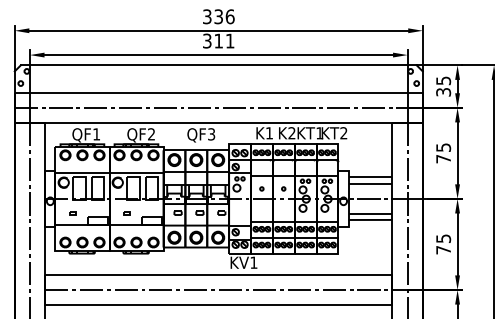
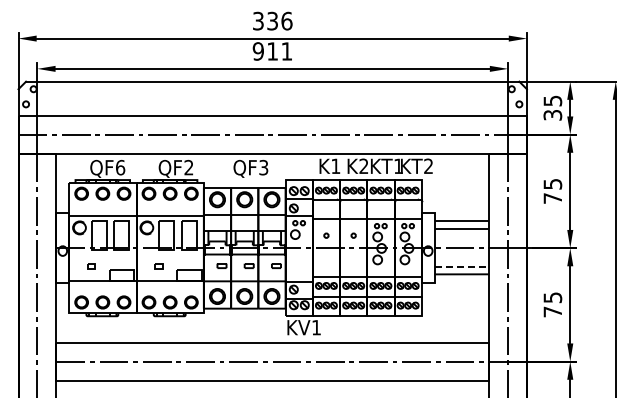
text: (206, 41) -> (257, 51), 311 -> 911
text: (96, 134) -> (120, 167), QF1 -> QF6
line: (371, 213) -> (462, 266), solid -> dashed

